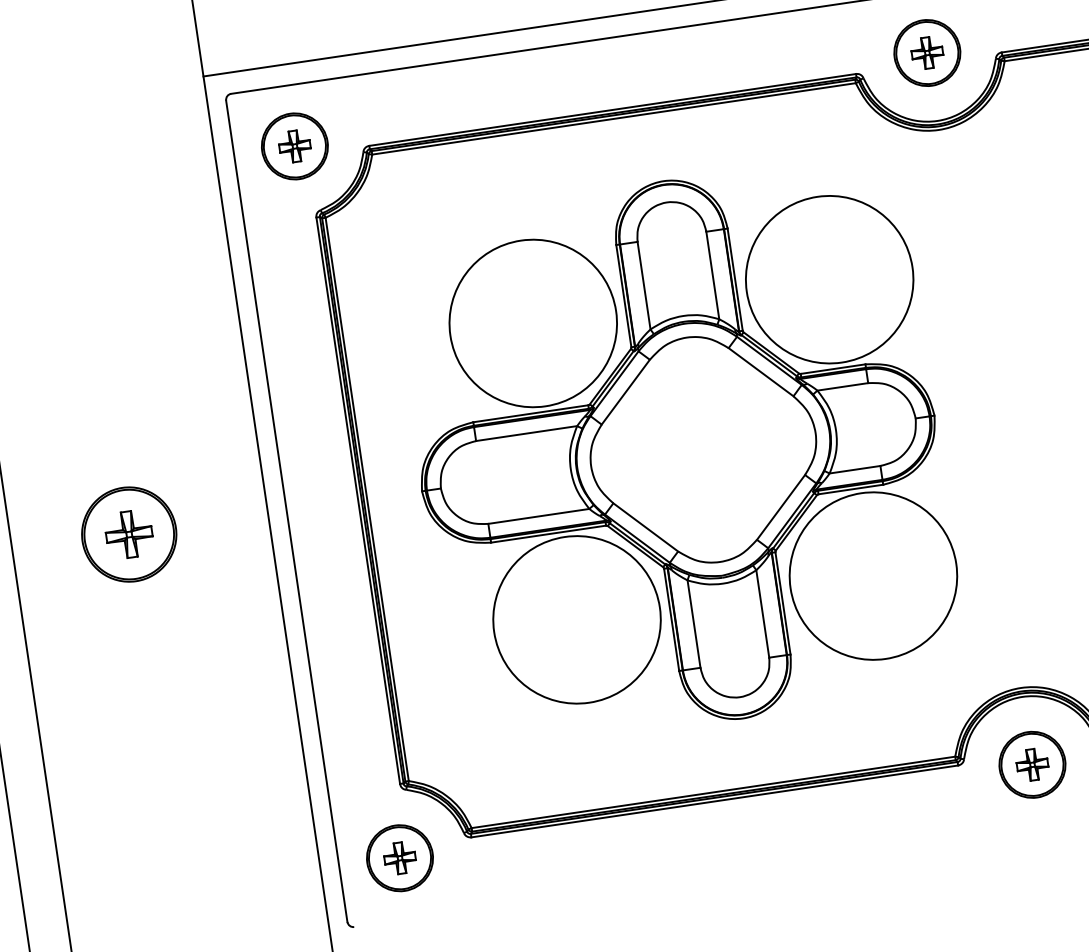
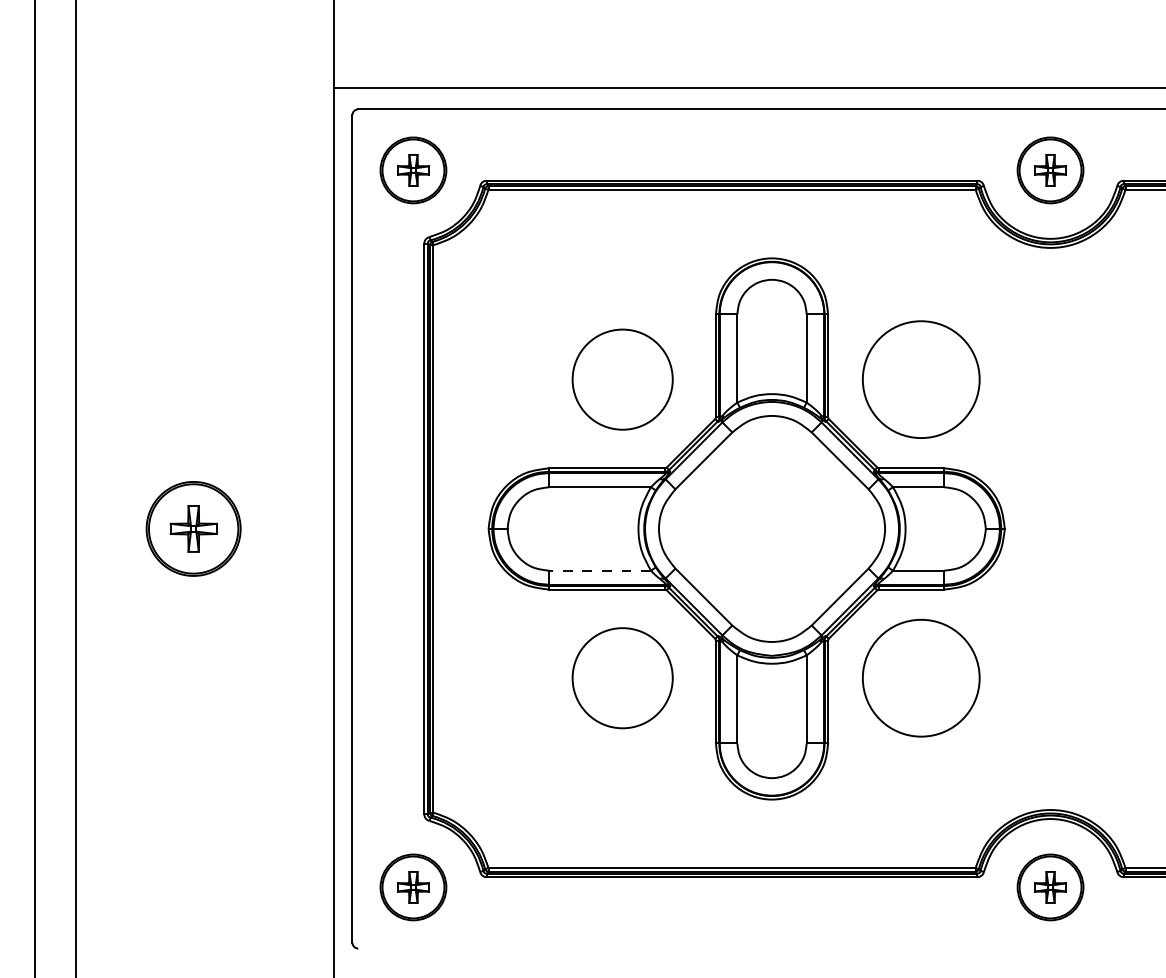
circle: (828, 279) -> (920, 379), size x0.7
circle: (533, 323) -> (622, 379), size x0.6
line: (539, 516) -> (600, 570), solid -> dashed
circle: (872, 575) -> (920, 677), size x0.7
circle: (576, 619) -> (622, 677), size x0.6

